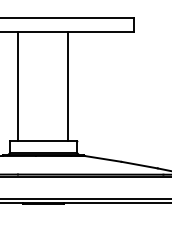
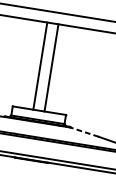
line: (18, 86) -> (51, 67), moved
line: (68, 86) -> (40, 65), moved
line: (102, 158) -> (84, 131), solid -> dashed

